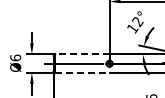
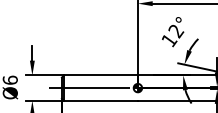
line: (81, 54) -> (99, 75), dashed -> solid
line: (82, 73) -> (101, 101), dashed -> solid

